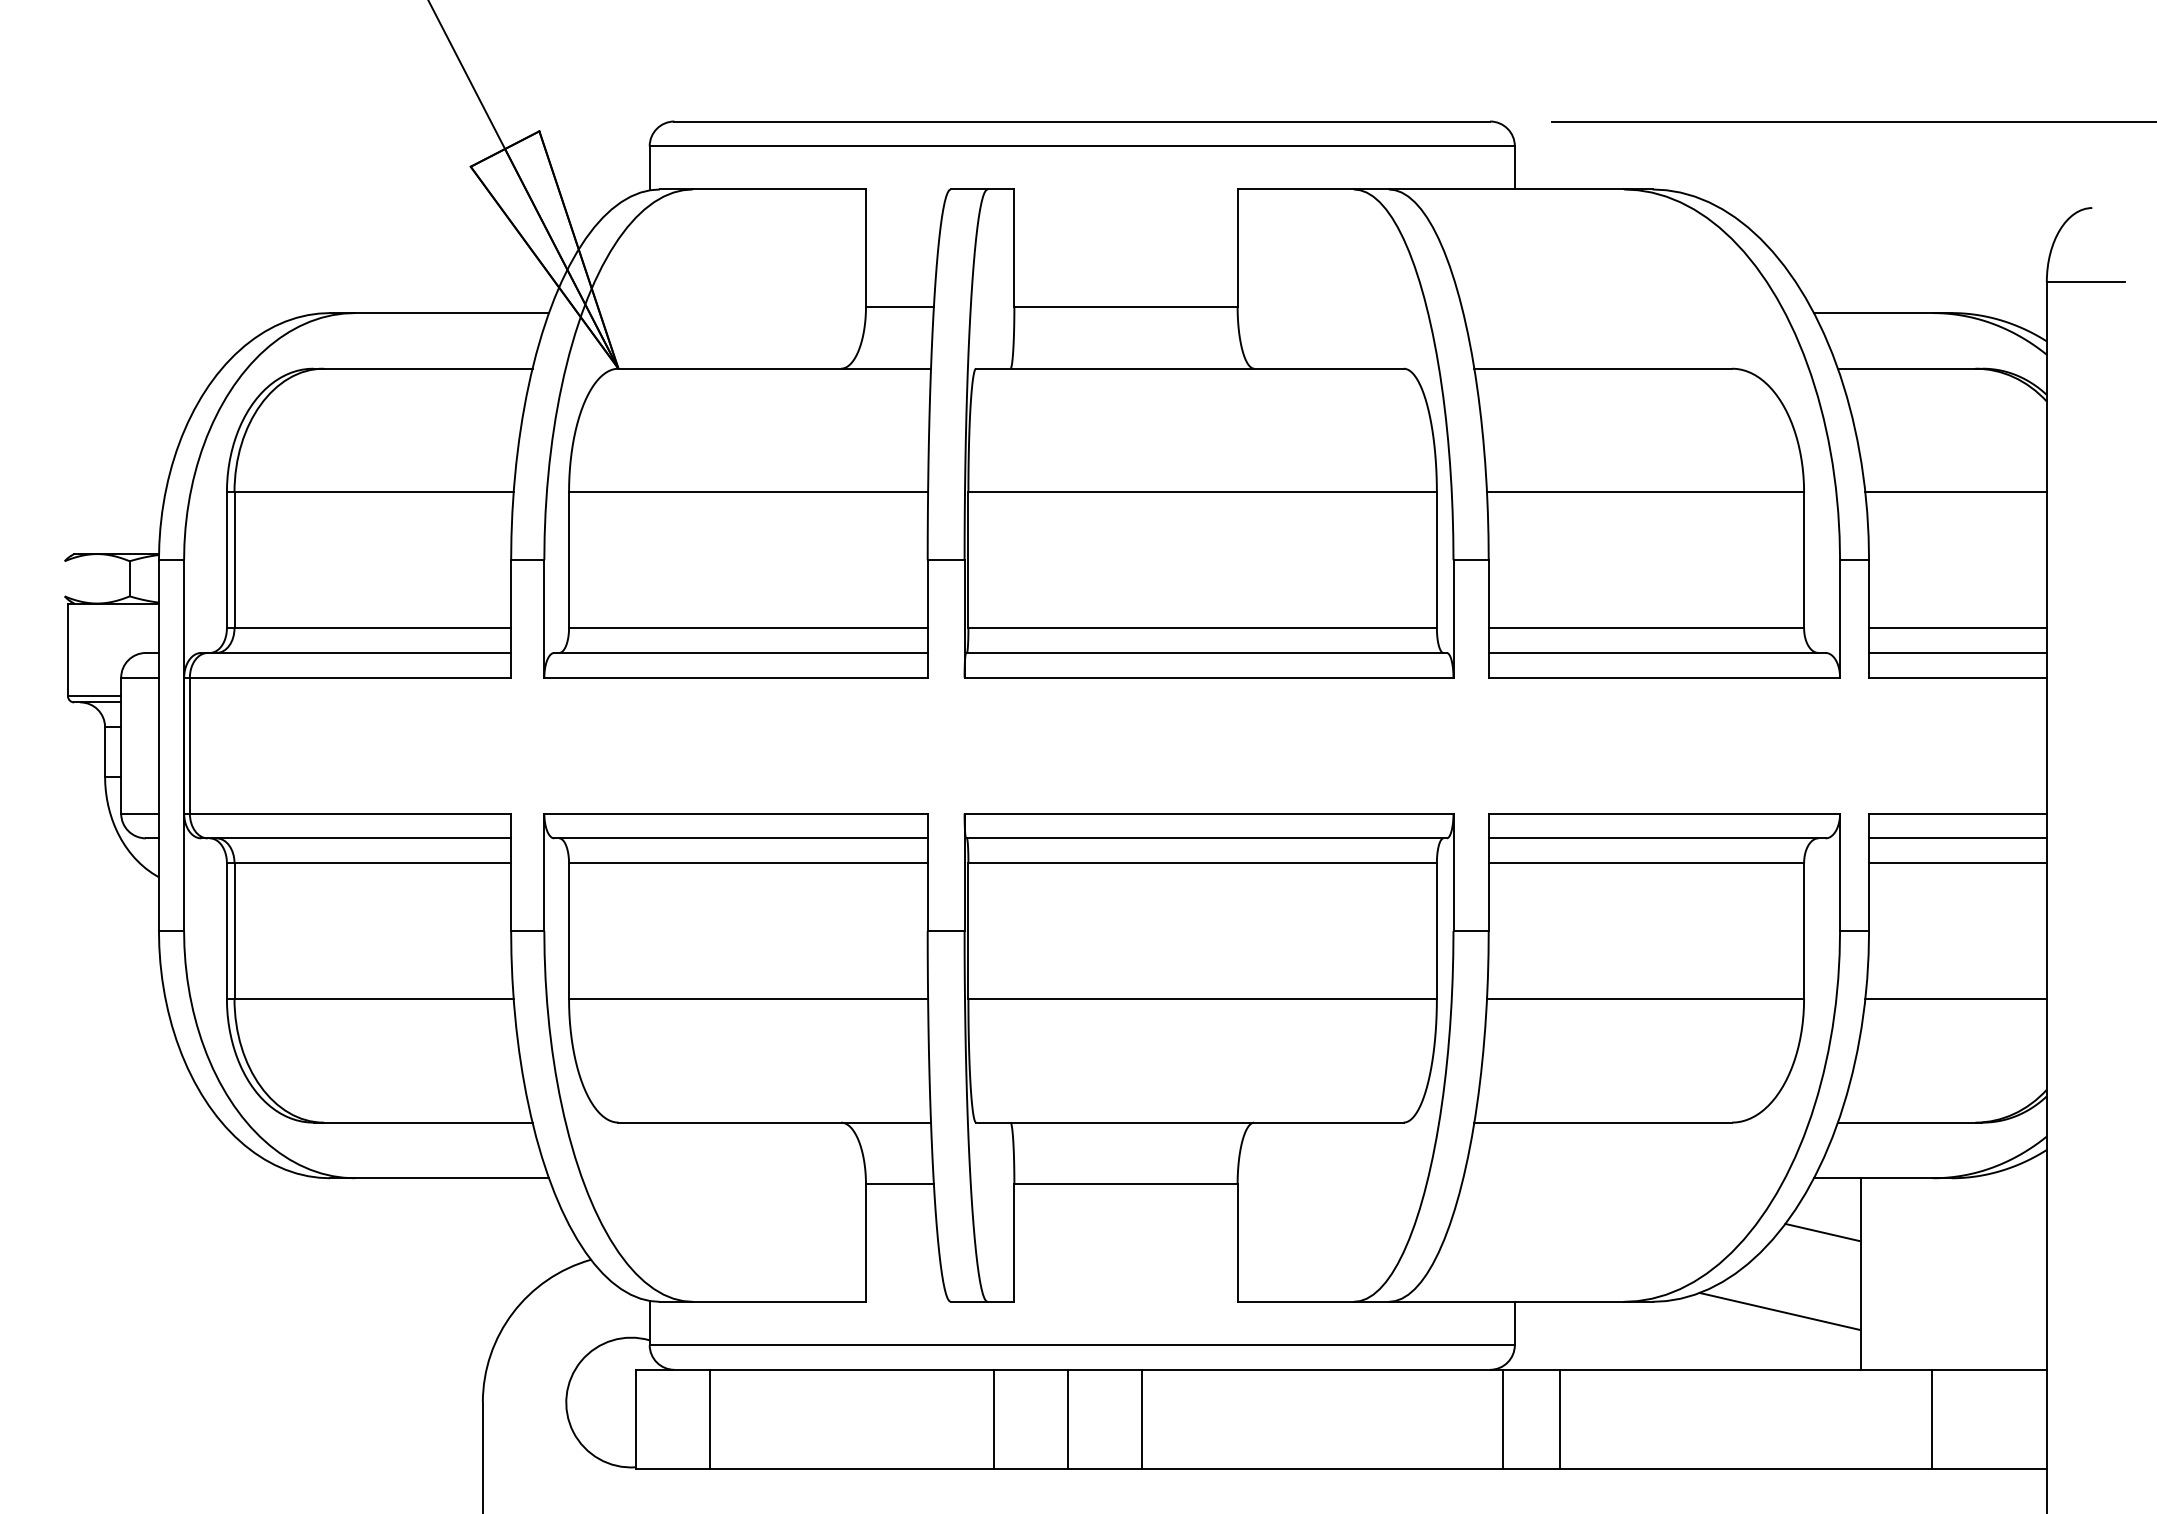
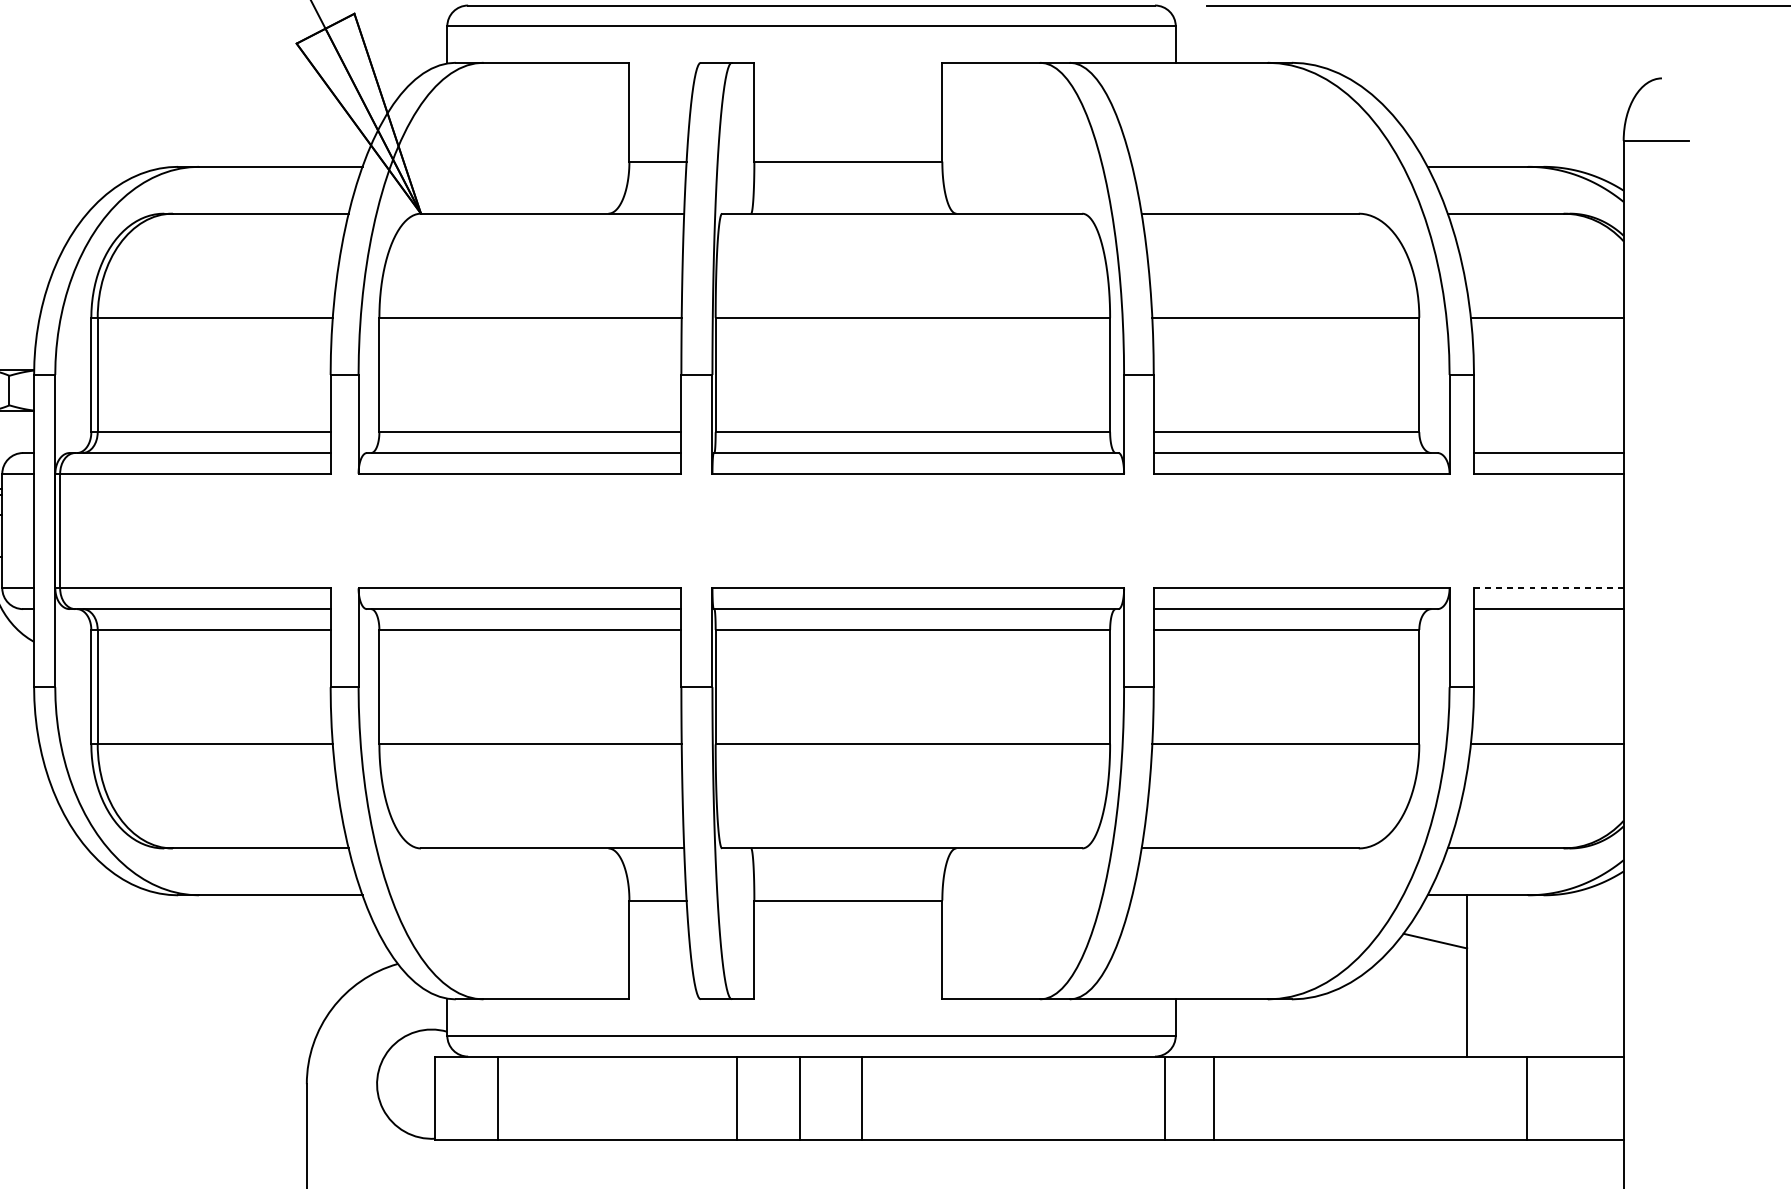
line: (1957, 628) -> (1548, 432), removed
line: (1957, 813) -> (1548, 588), solid -> dashed
line: (1957, 863) -> (1548, 630), removed
line: (1779, 1311) -> (1398, 1007), removed

